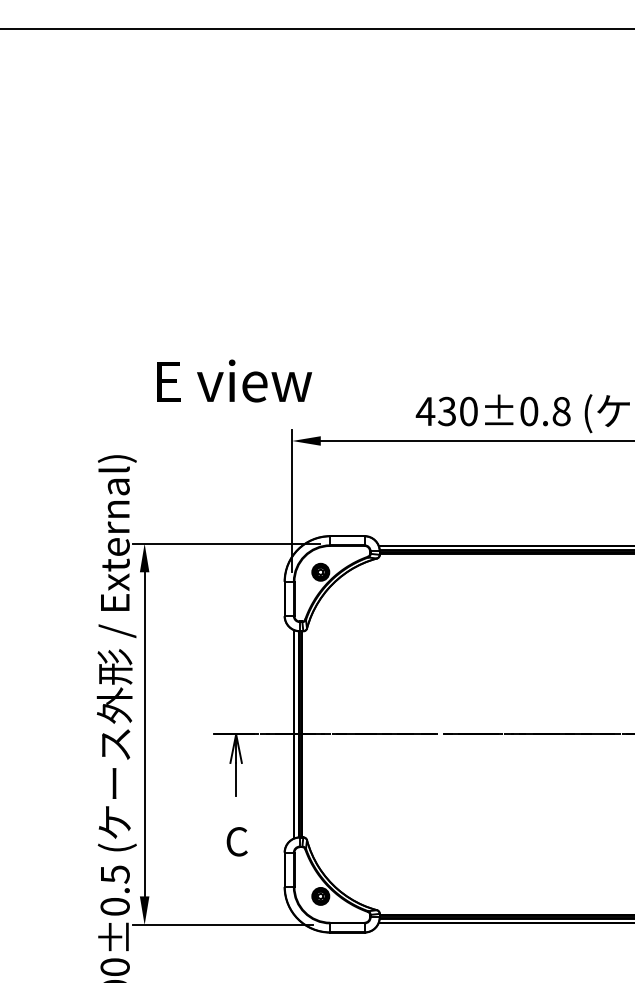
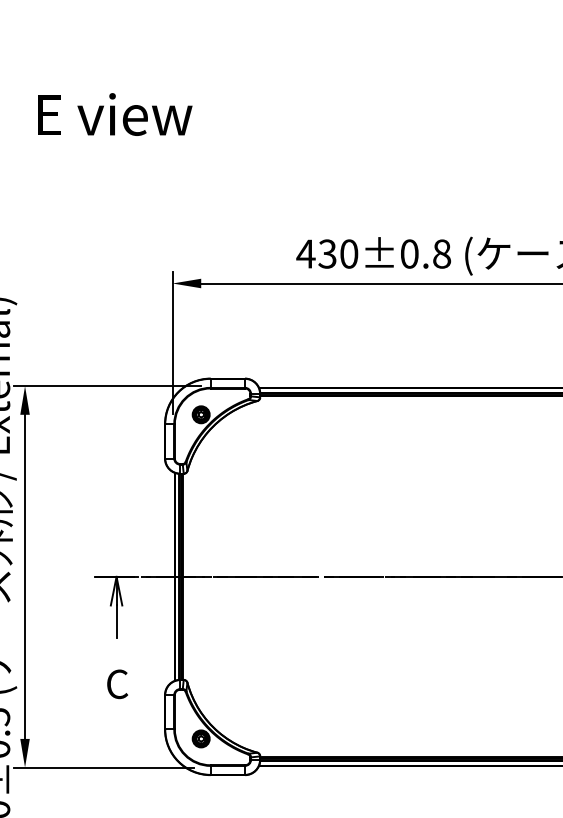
text: (234, 380) -> (114, 114), moved

